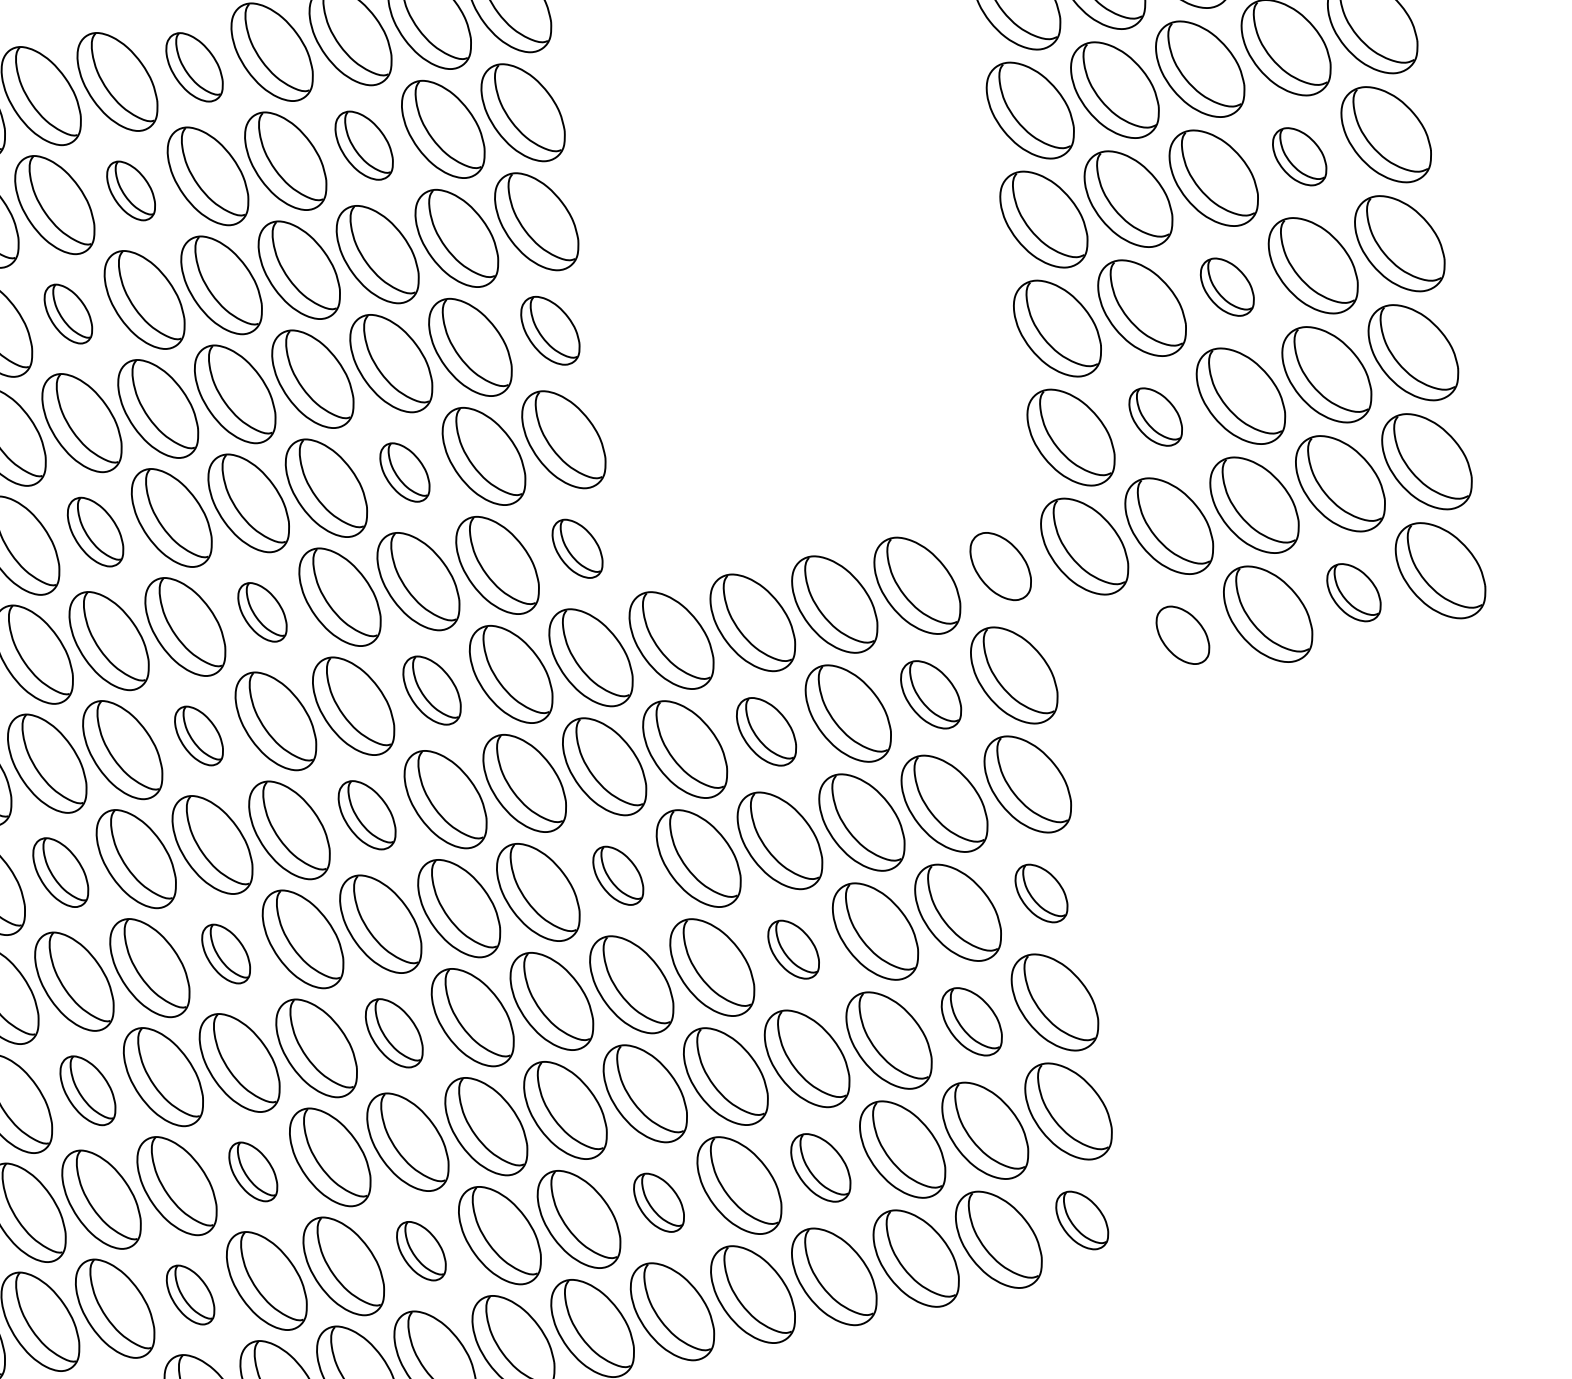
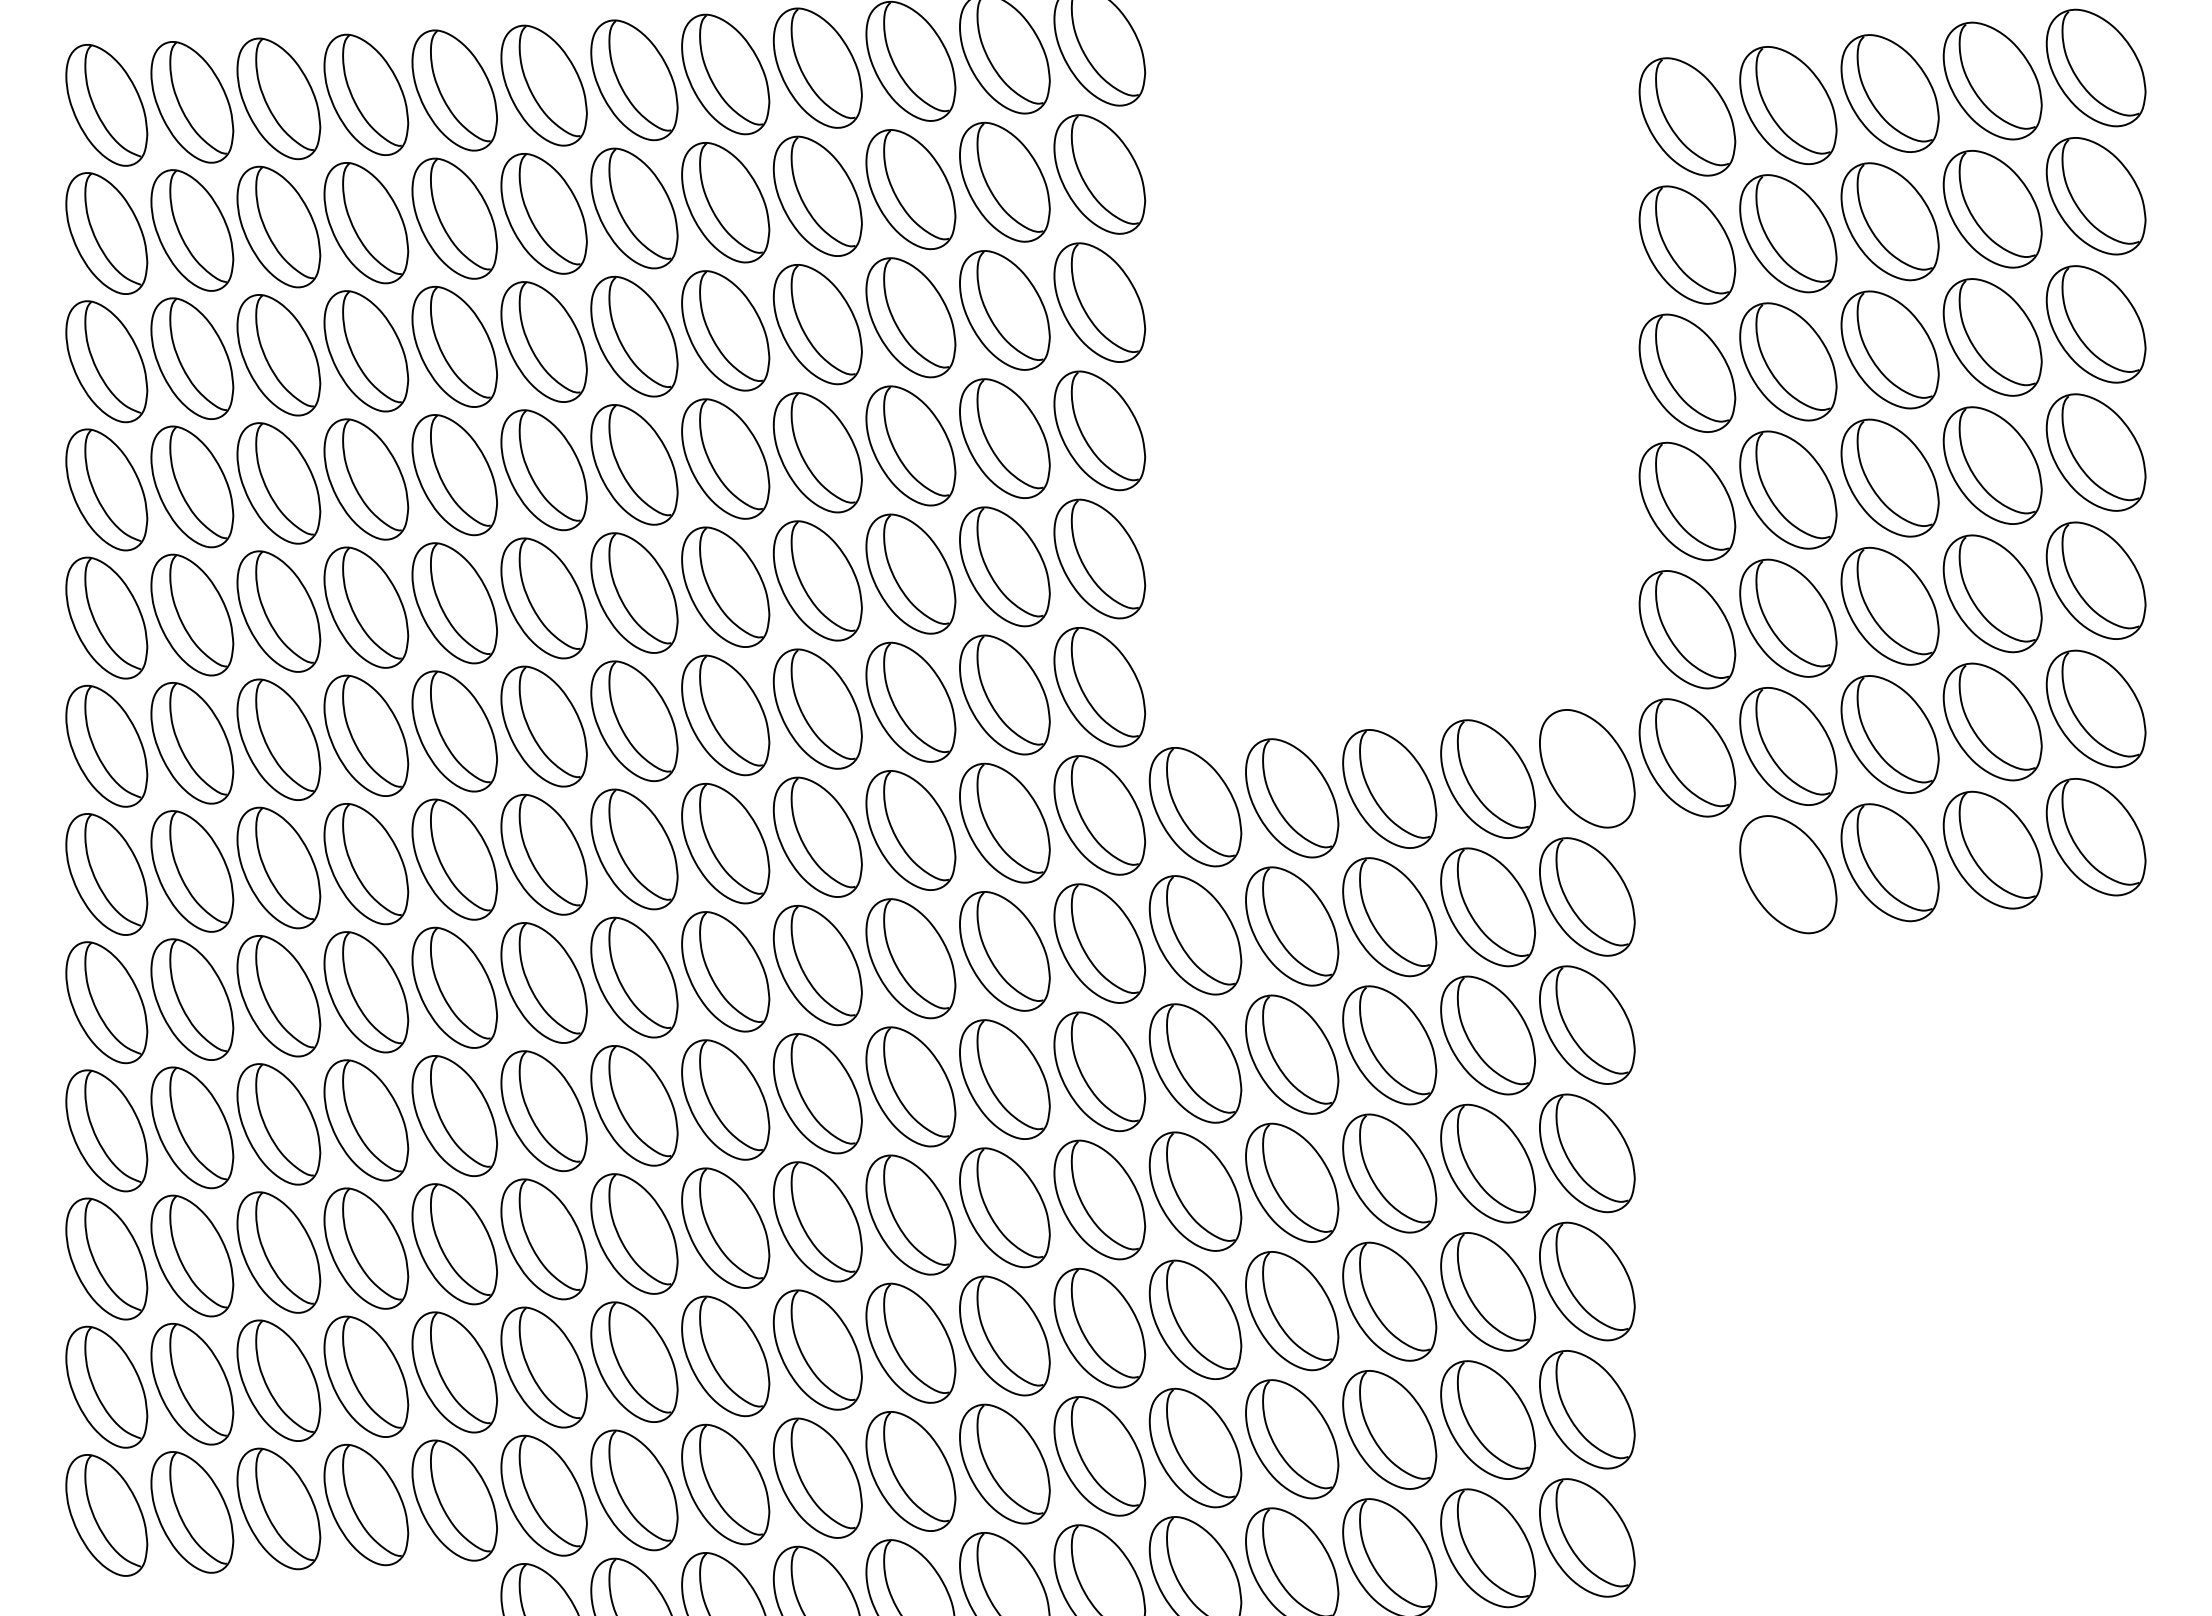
part: (194, 67) -> (725, 74), size x1.43
part: (363, 145) -> (910, 189), size x1.43
part: (1299, 156) -> (1992, 337), size x1.67
part: (131, 190) -> (634, 208), size x1.67
part: (1226, 286) -> (1889, 477), size x1.67
part: (67, 313) -> (543, 341), size x1.67
part: (550, 330) -> (1099, 430), size x1.43
part: (1155, 416) -> (1788, 617), size x1.67
part: (404, 472) -> (910, 573), size x1.67
part: (95, 532) -> (543, 598), size x1.43
part: (577, 549) -> (1099, 687), size x1.67
part: (1000, 566) -> (1587, 768), size x1.43
part: (1353, 592) -> (1992, 849), size x1.67
part: (262, 612) -> (725, 715), size x1.67
part: (1183, 635) -> (1788, 874), size x1.67
part: (431, 690) -> (910, 830), size x1.43
part: (931, 694) -> (1488, 907), size x1.43
part: (766, 731) -> (1292, 926), size x1.43
part: (199, 736) -> (634, 849), size x1.67
part: (366, 815) -> (817, 965), size x1.43
part: (60, 872) -> (454, 987), size x1.43
part: (618, 875) -> (1099, 1071), size x1.67
part: (1041, 893) -> (1587, 1153), size x1.67
part: (793, 949) -> (1292, 1182), size x1.67
part: (226, 953) -> (634, 1105), size x1.67
part: (972, 1021) -> (1488, 1291), size x1.43
part: (394, 1032) -> (817, 1221), size x1.43
part: (87, 1090) -> (454, 1244), size x1.43
part: (821, 1168) -> (1292, 1439), size x1.43
part: (253, 1171) -> (634, 1361), size x1.67
part: (658, 1202) -> (1099, 1456), size x1.67
part: (1082, 1220) -> (1587, 1537), size x1.67
part: (421, 1250) -> (817, 1477), size x1.67
part: (190, 1294) -> (543, 1495), size x1.67

